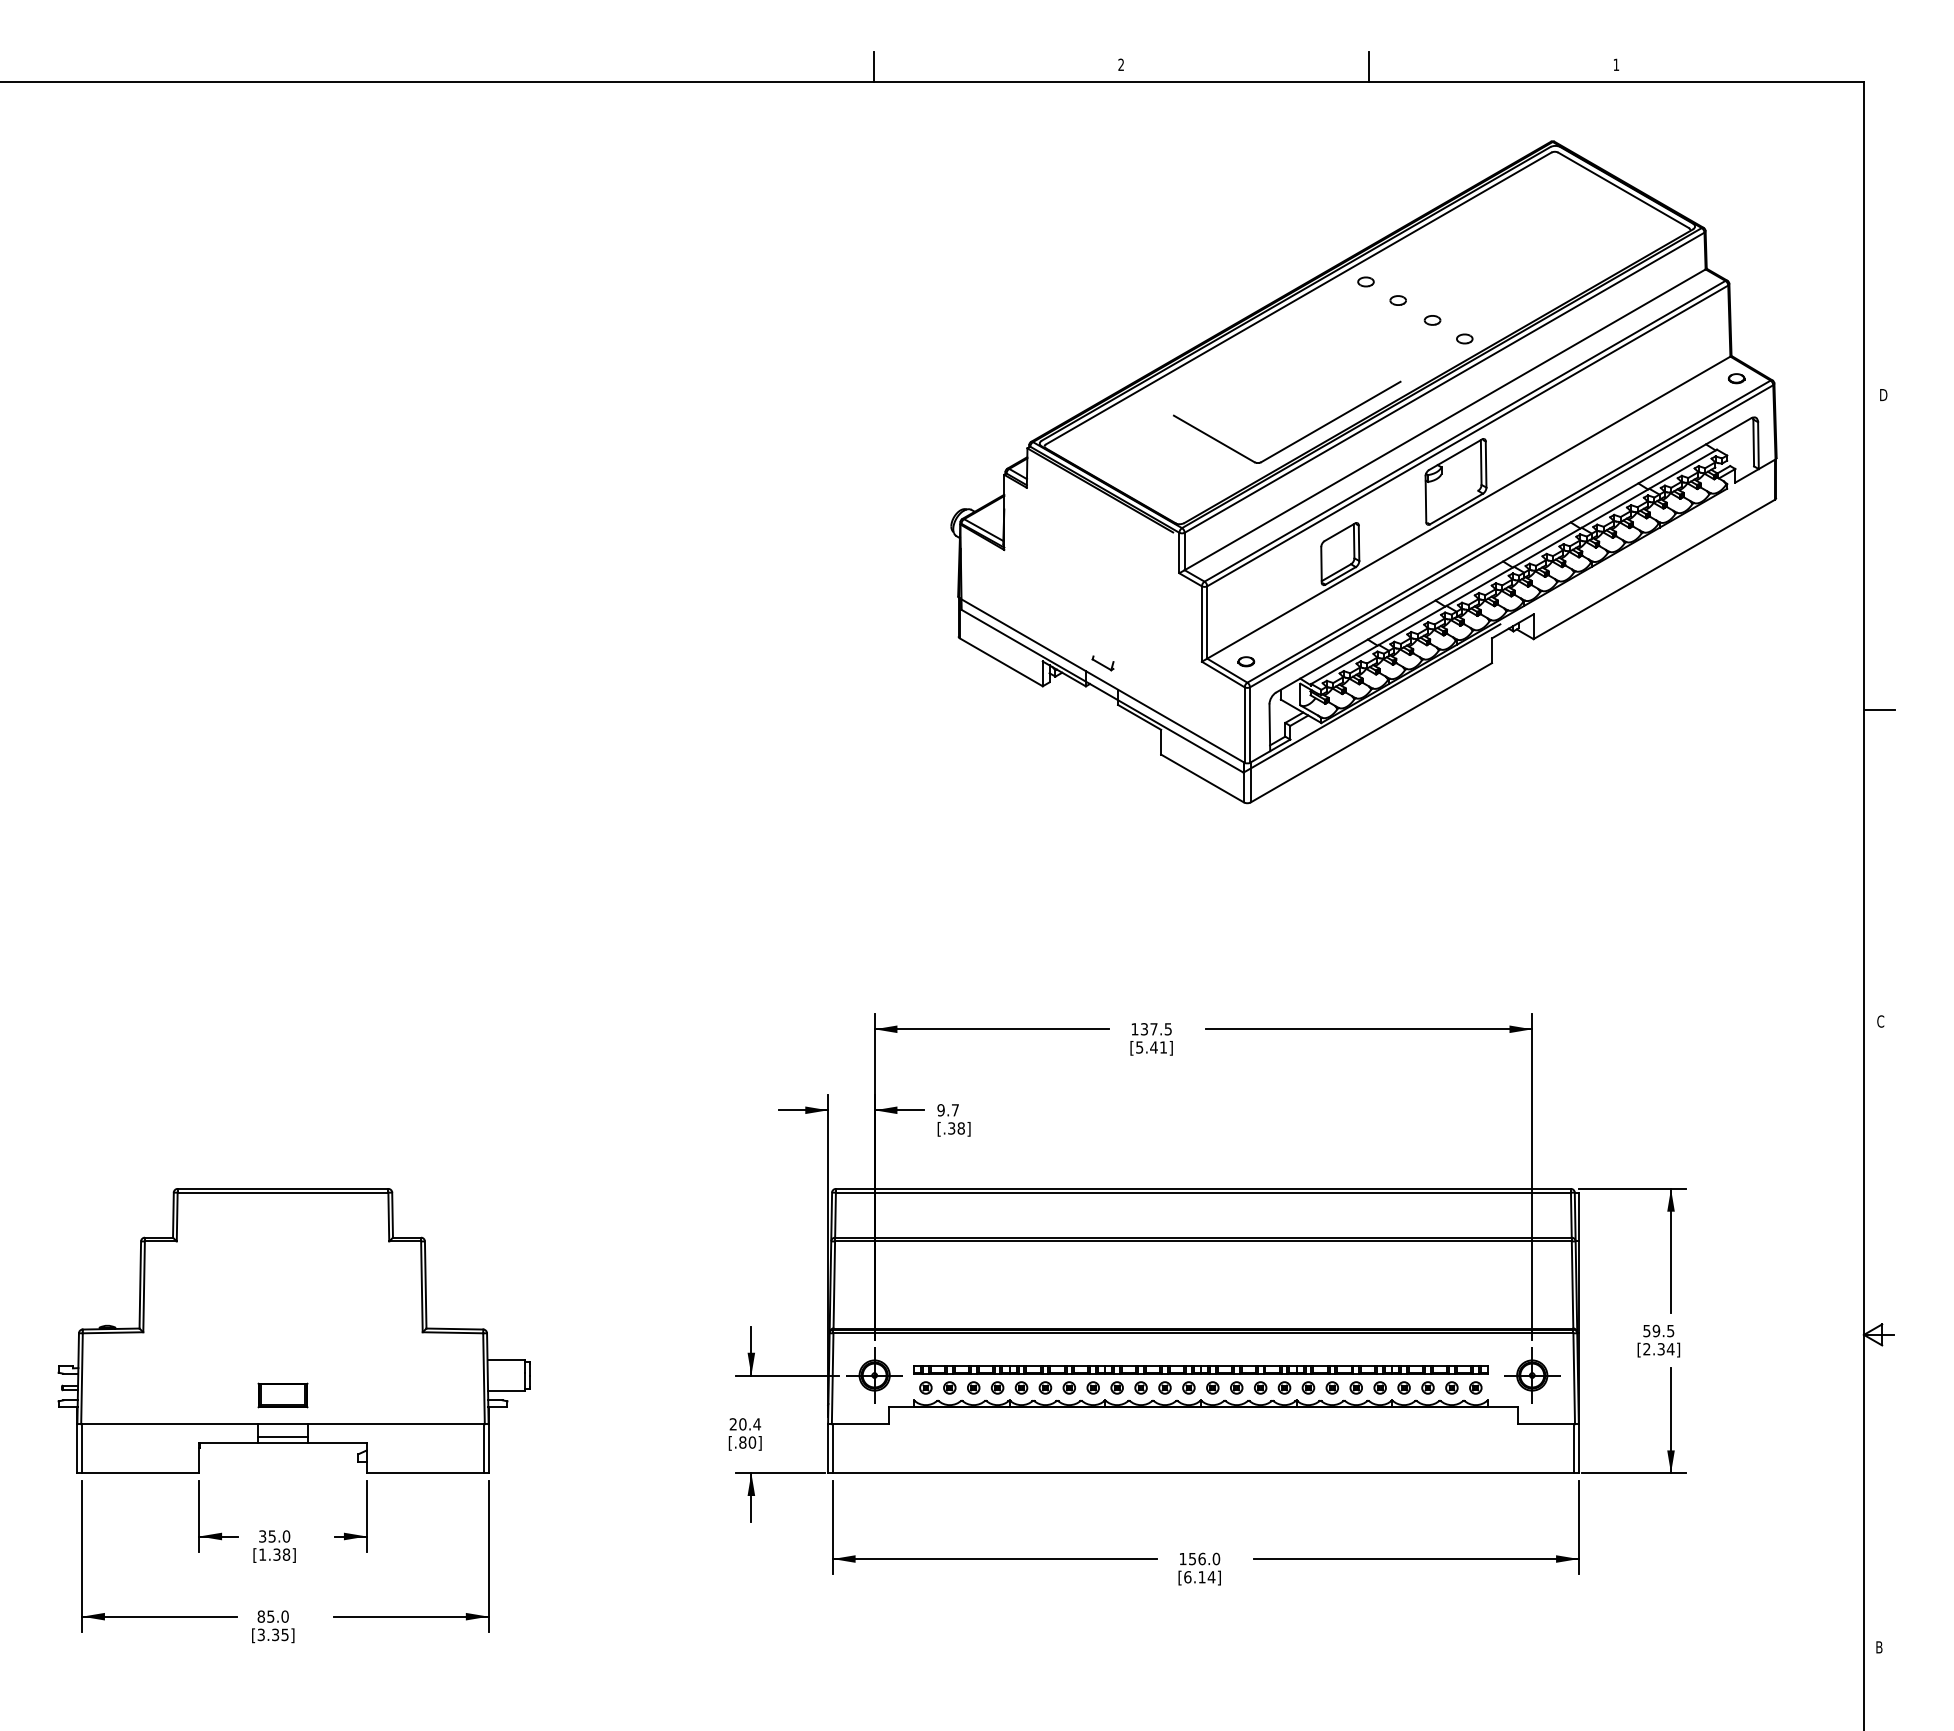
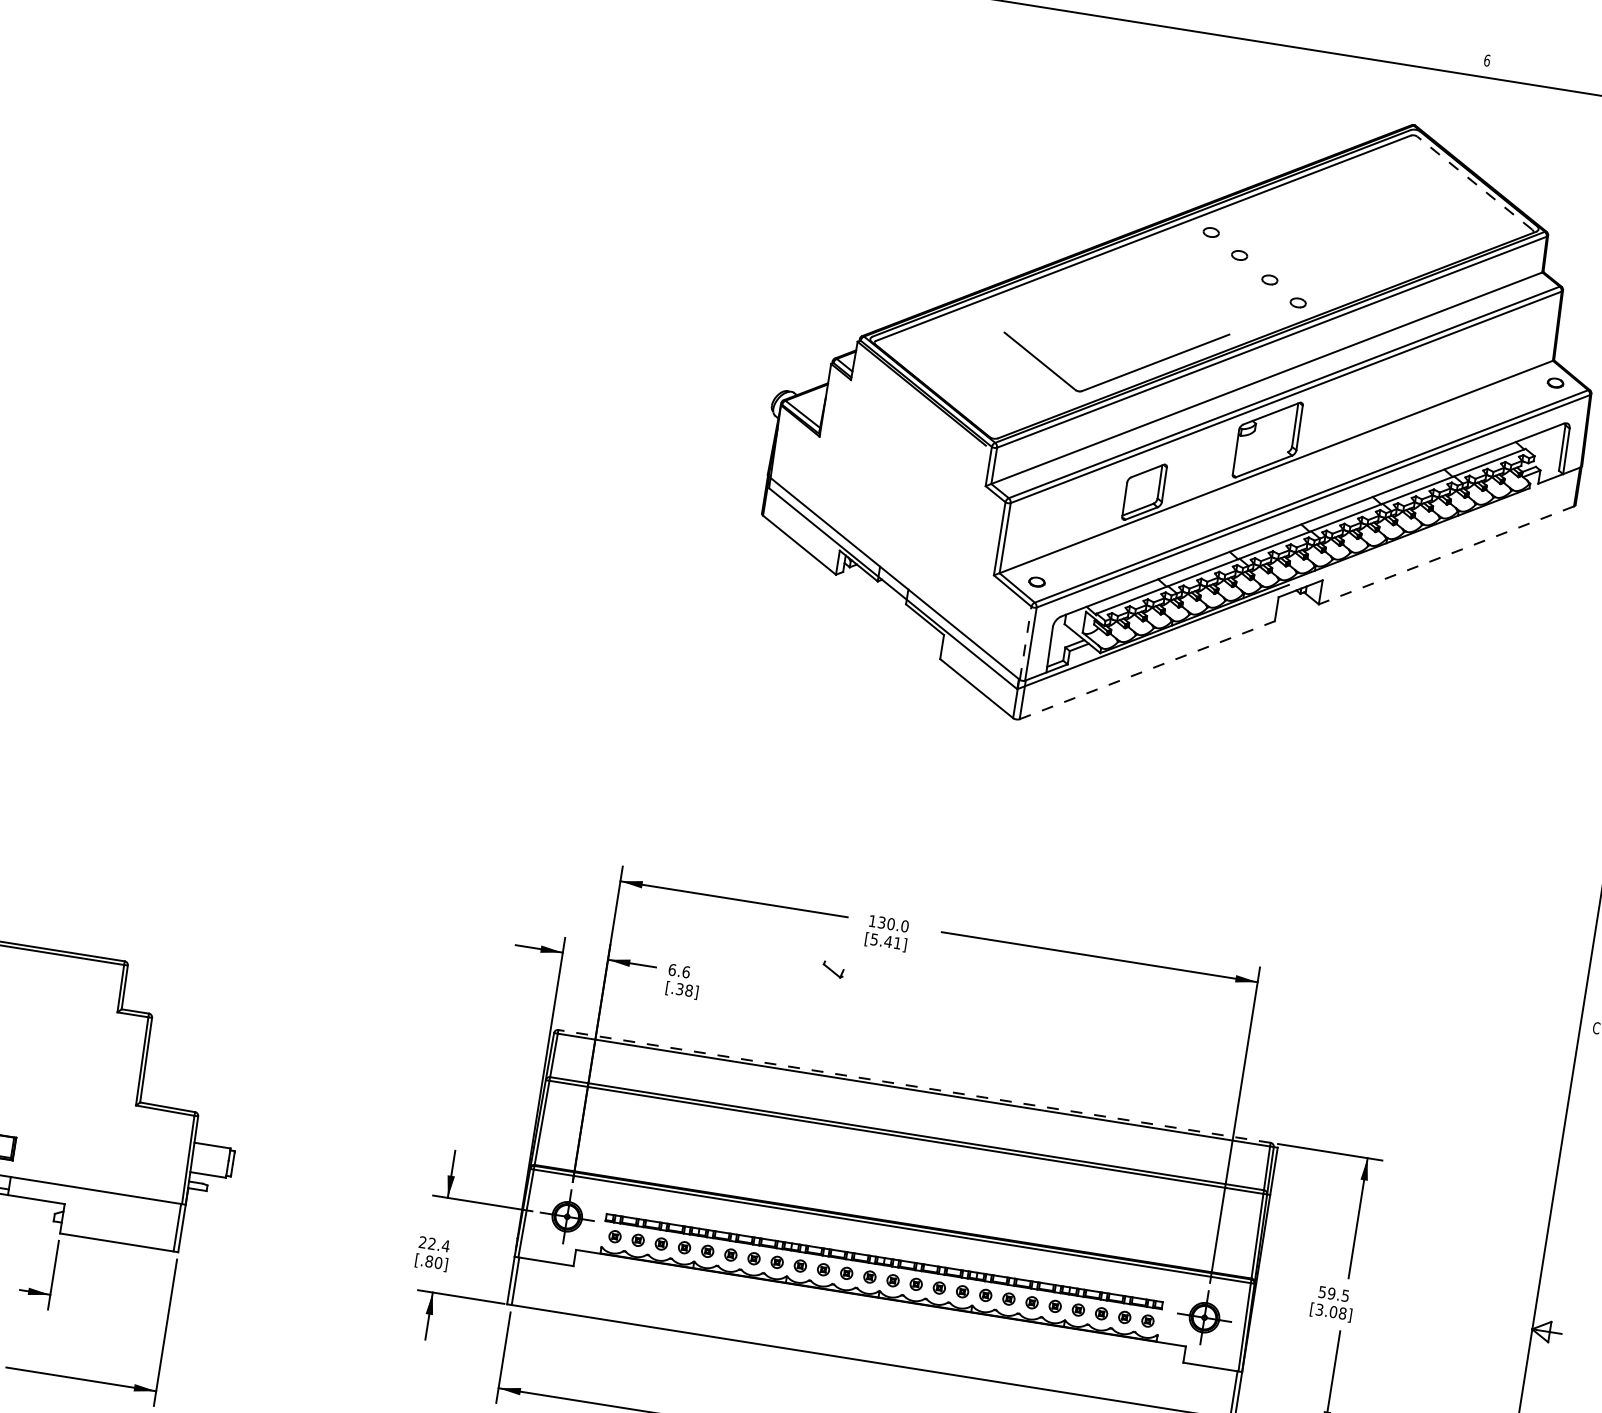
text: (1616, 64) -> (1487, 60), 1 -> 6
line: (1369, 66) -> (1247, 24), removed
line: (1623, 190) -> (1474, 183), solid -> dashed
line: (1653, 569) -> (1445, 555), solid -> dashed
part: (1102, 663) -> (832, 969), moved
line: (1244, 725) -> (1025, 643), solid -> dashed
line: (1371, 732) -> (1147, 669), solid -> dashed
text: (1161, 1029) -> (898, 925), 137.5 -> 130.0
text: (948, 1110) -> (679, 971), 9.7 -> 6.6
line: (1203, 1188) -> (914, 1086), solid -> dashed
text: (1658, 1349) -> (1330, 1311), [2.34] -> [3.08]
text: (742, 1424) -> (431, 1243), 20.4 -> 22.4

